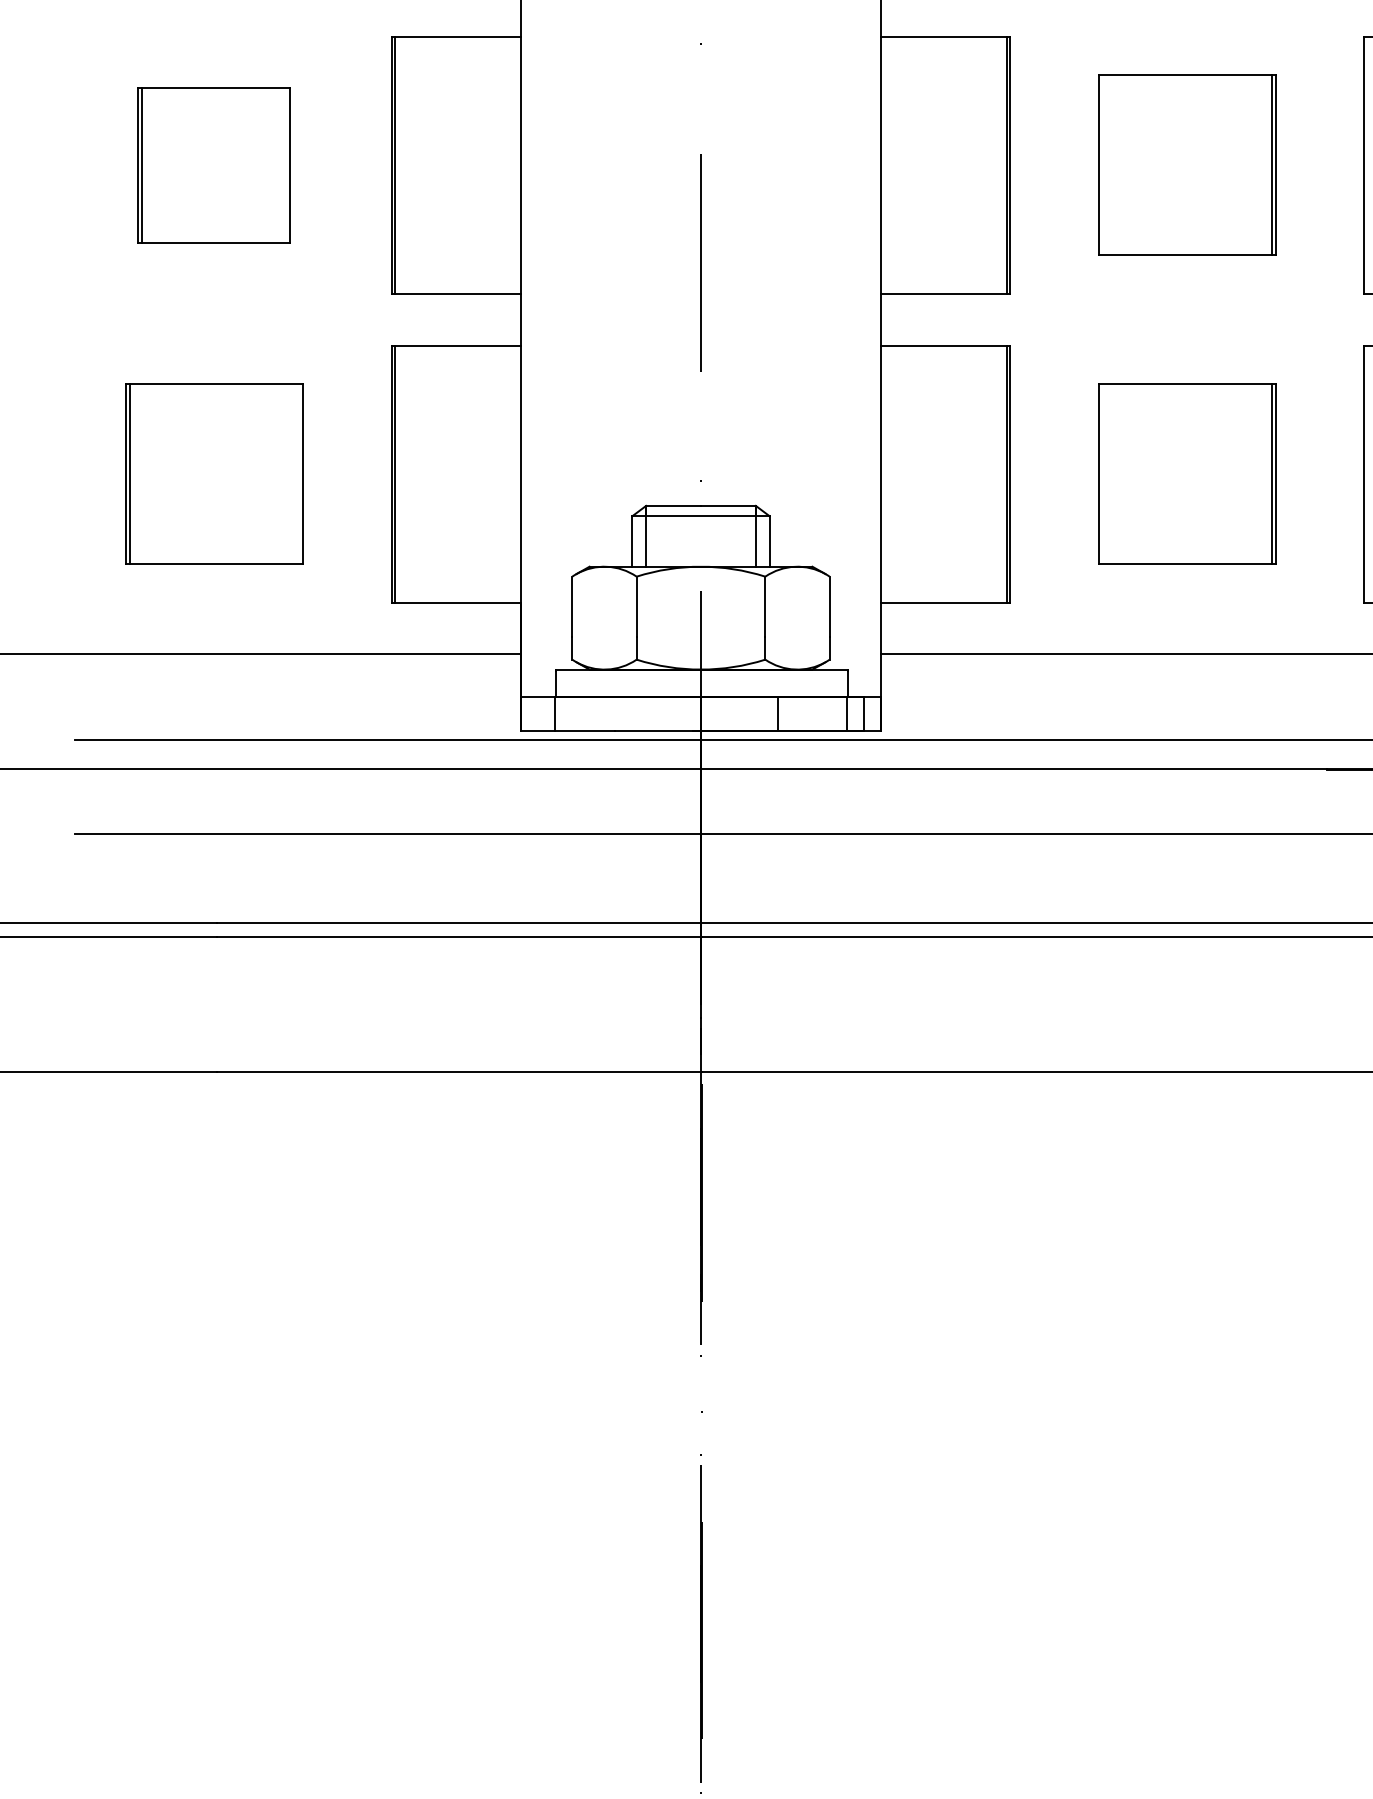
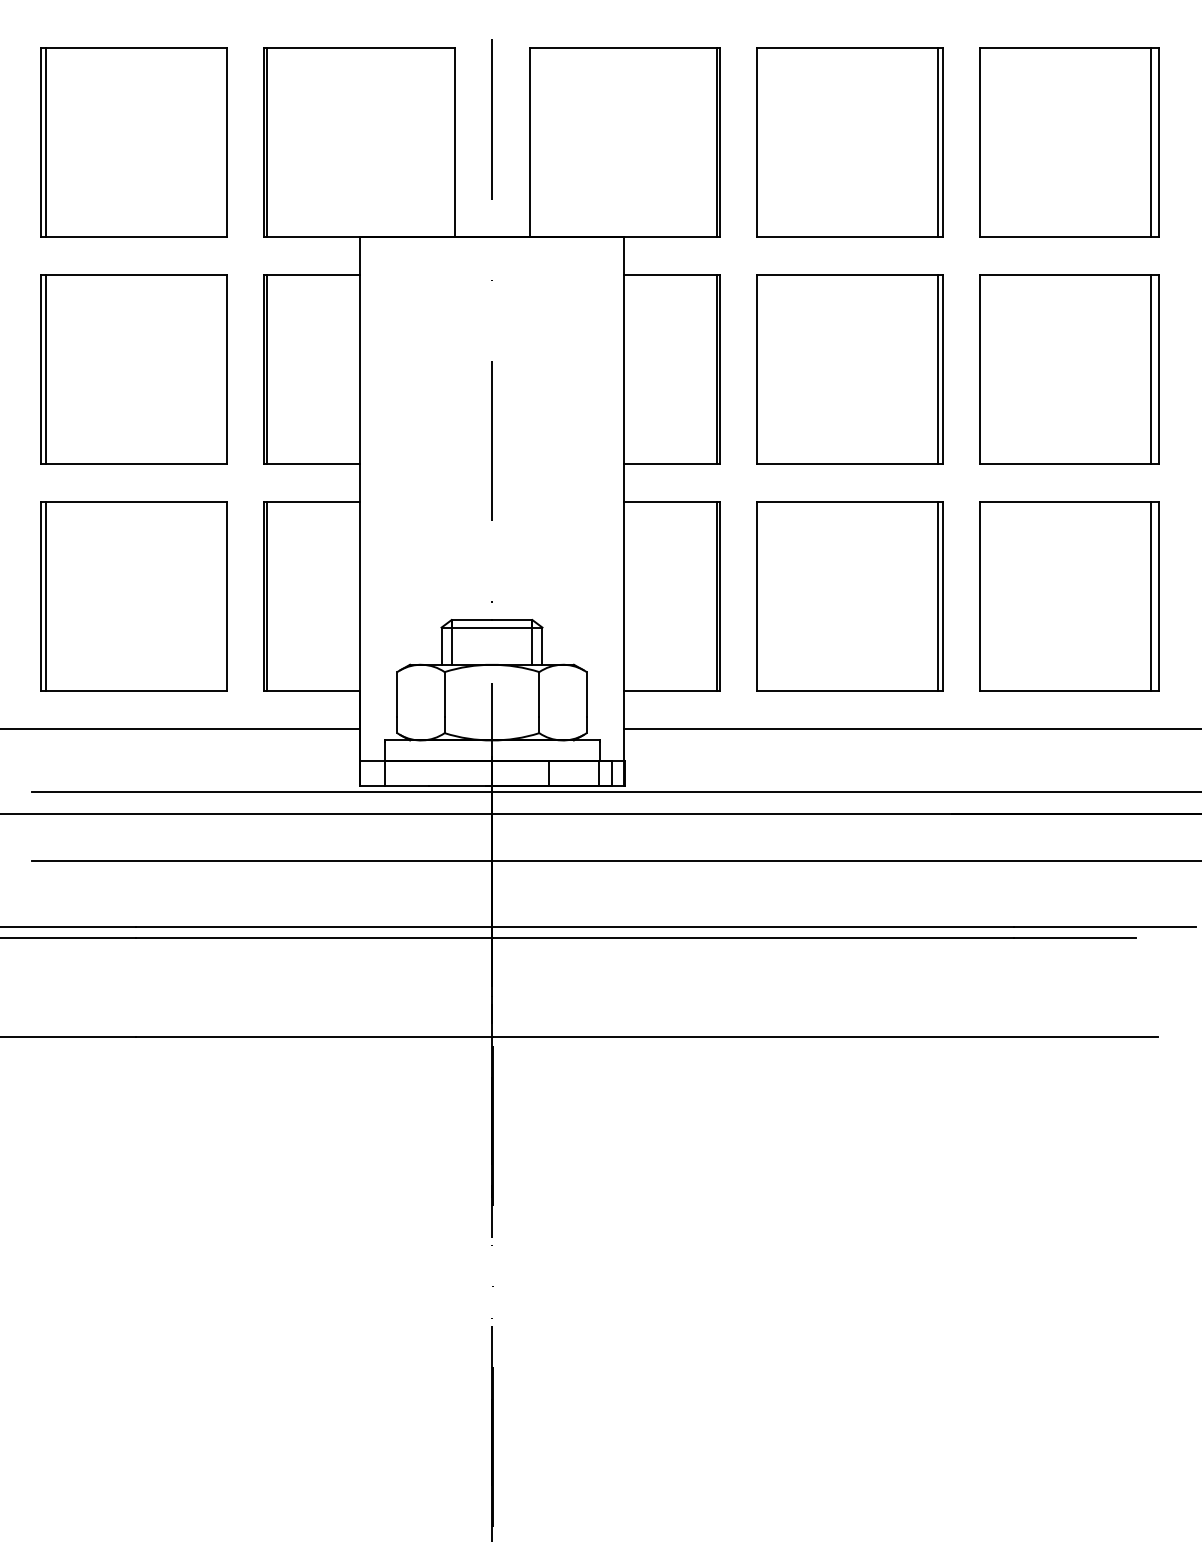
part: (213, 165) -> (133, 369), size x1.67
part: (1186, 165) -> (849, 369), size x1.43
part: (213, 473) -> (133, 596), size x1.43
part: (1186, 473) -> (849, 596), size x1.43

